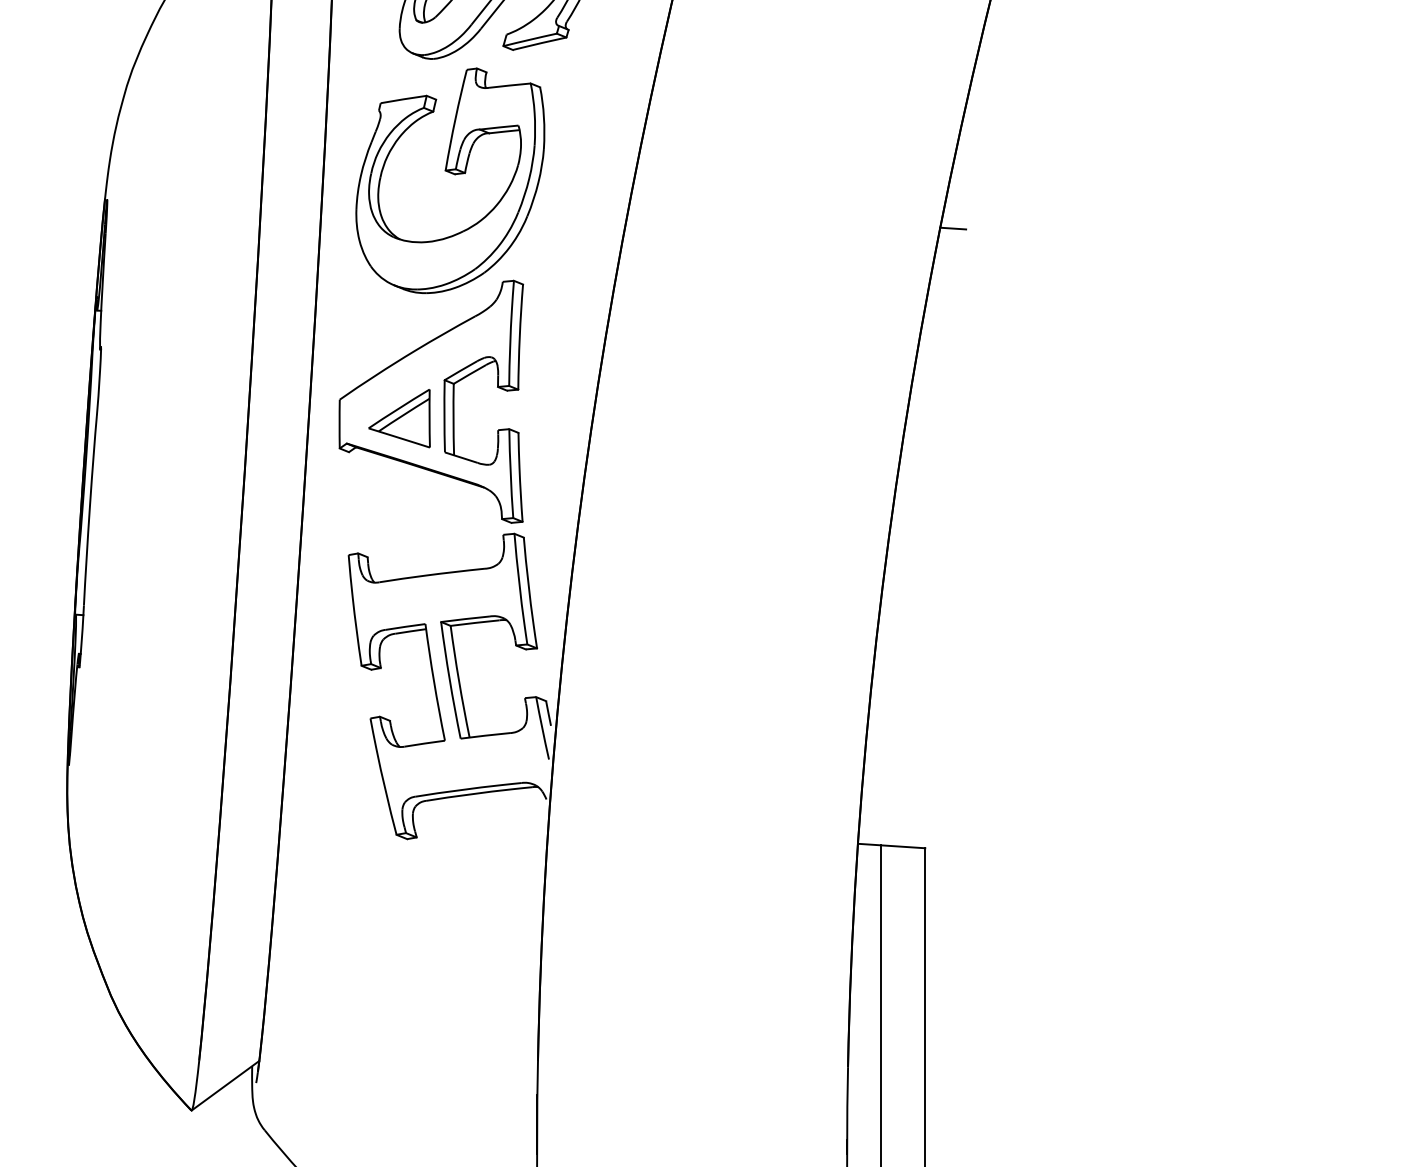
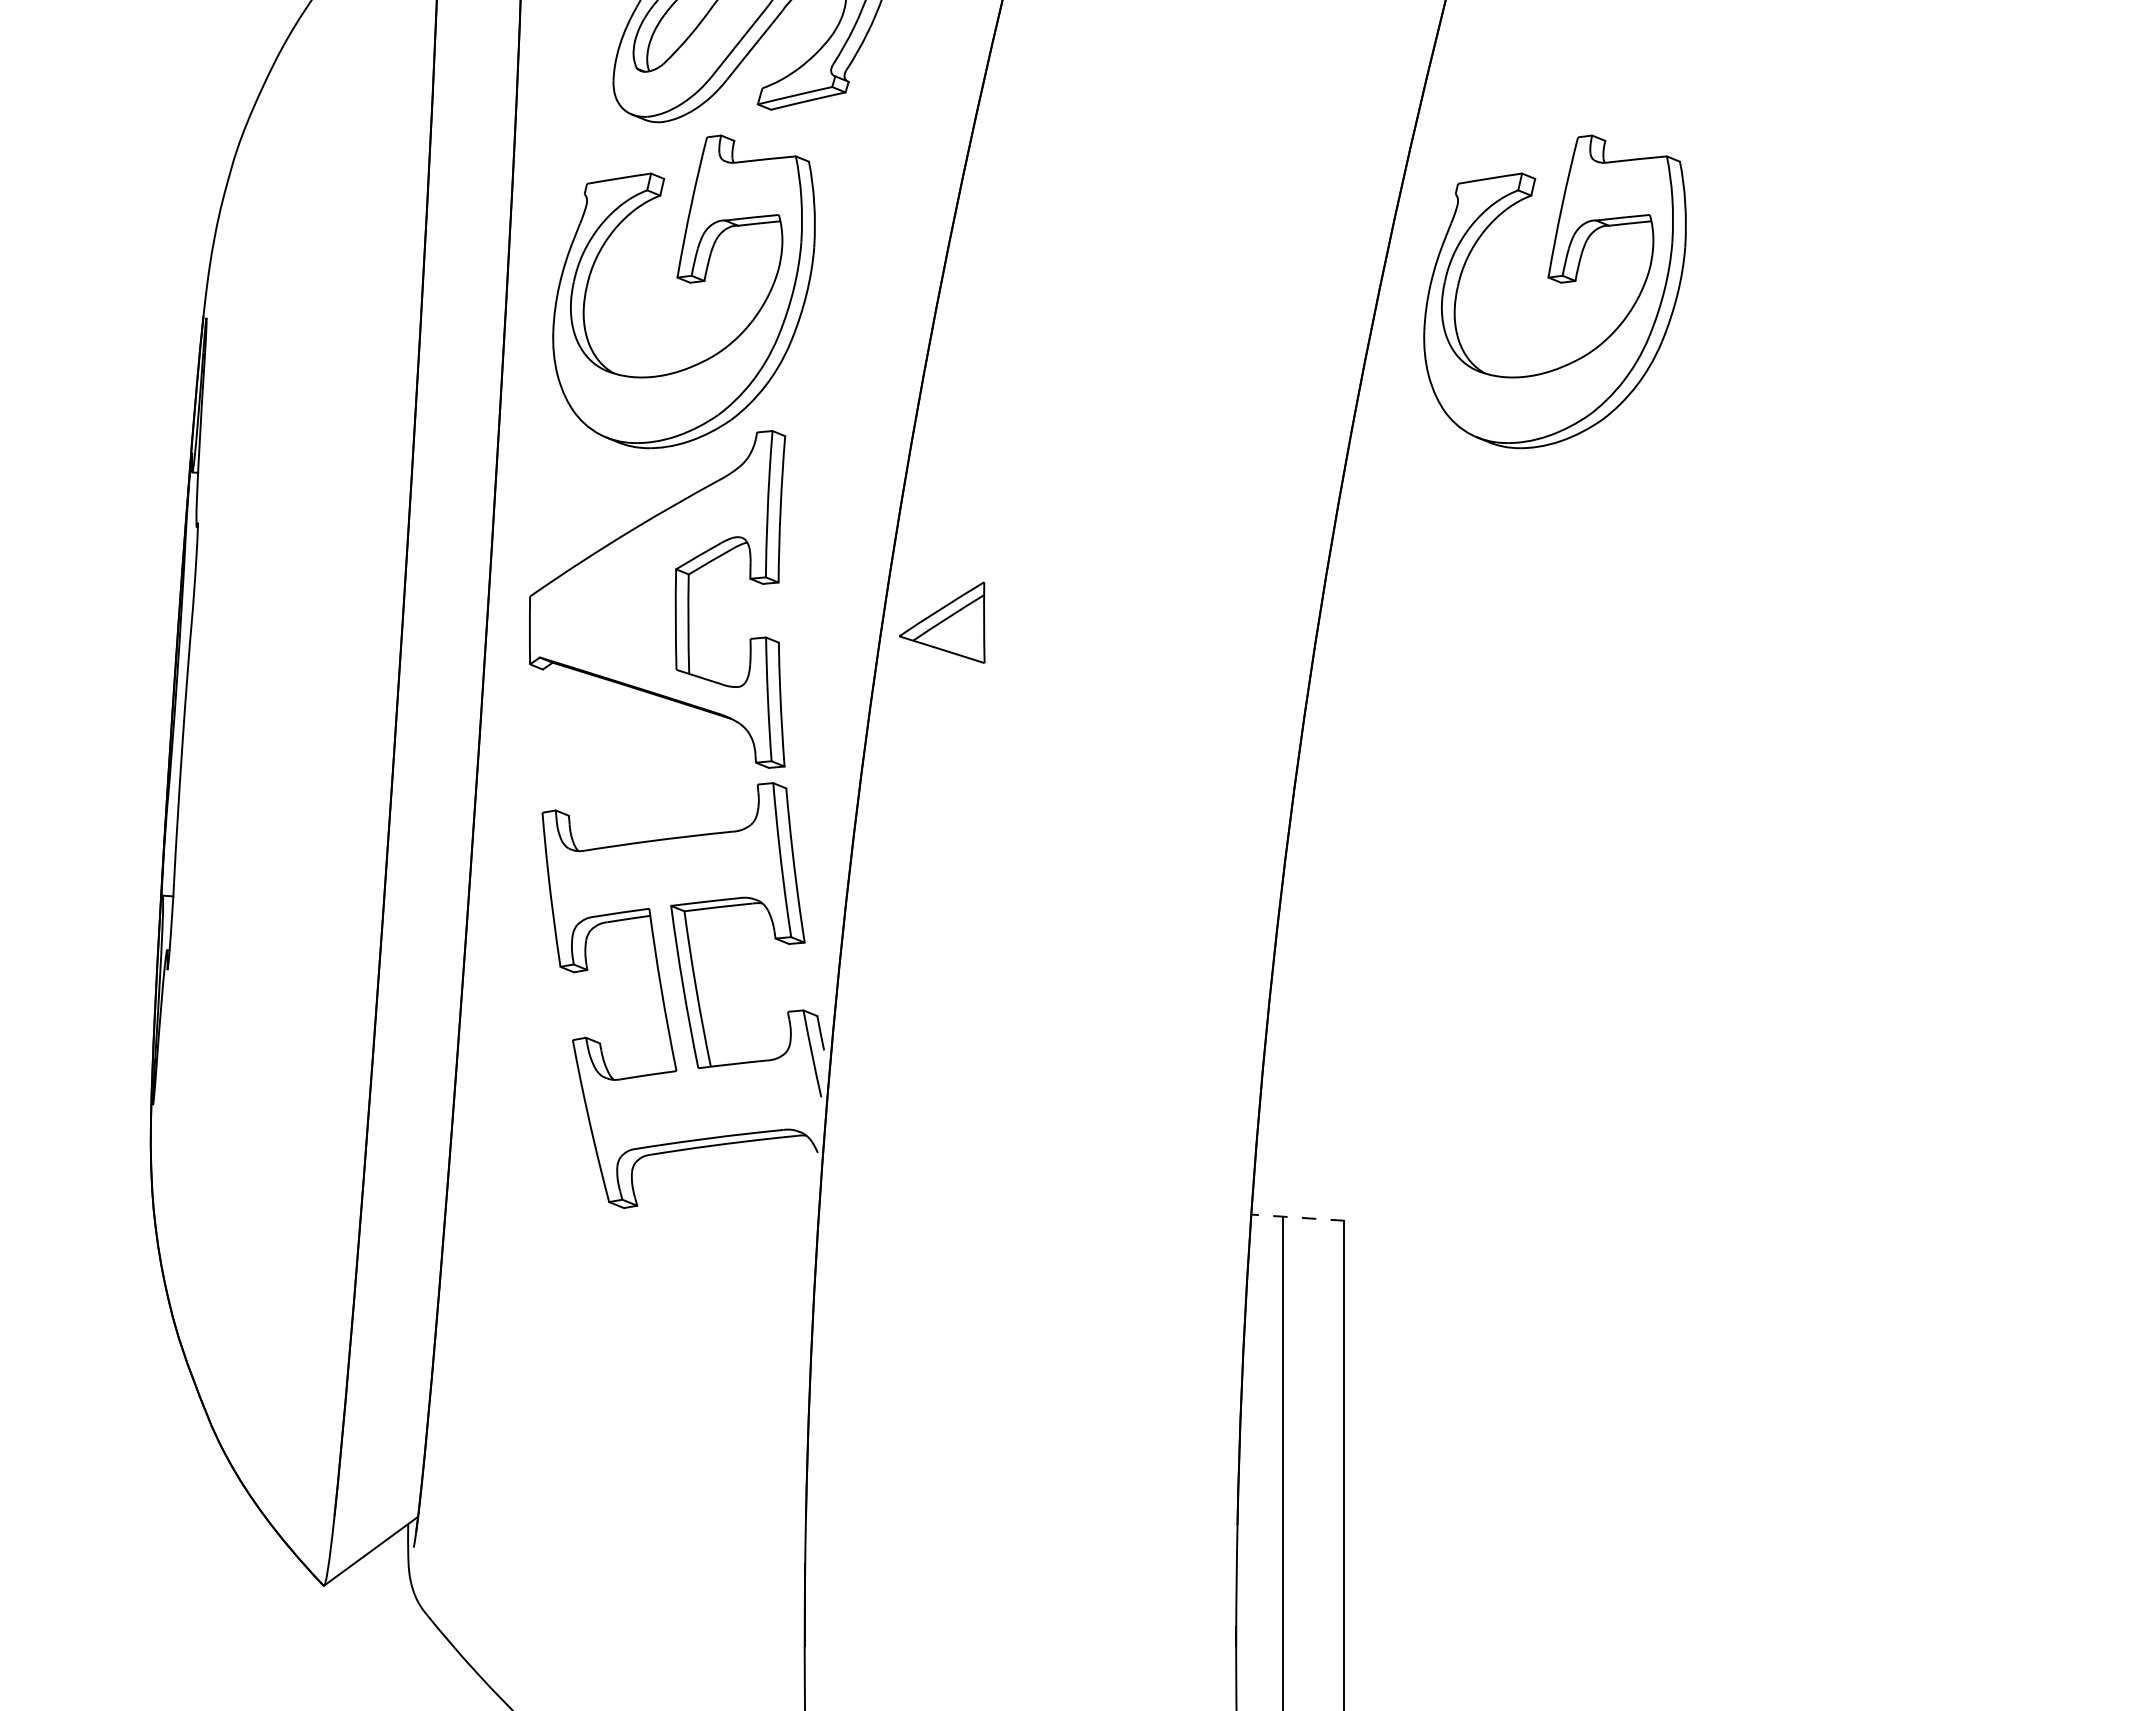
part: (1077, 174) -> (1557, 282), added
line: (952, 228) -> (1383, 358), removed
part: (399, 418) -> (942, 622), moved
line: (891, 845) -> (1298, 1217), solid -> dashed

